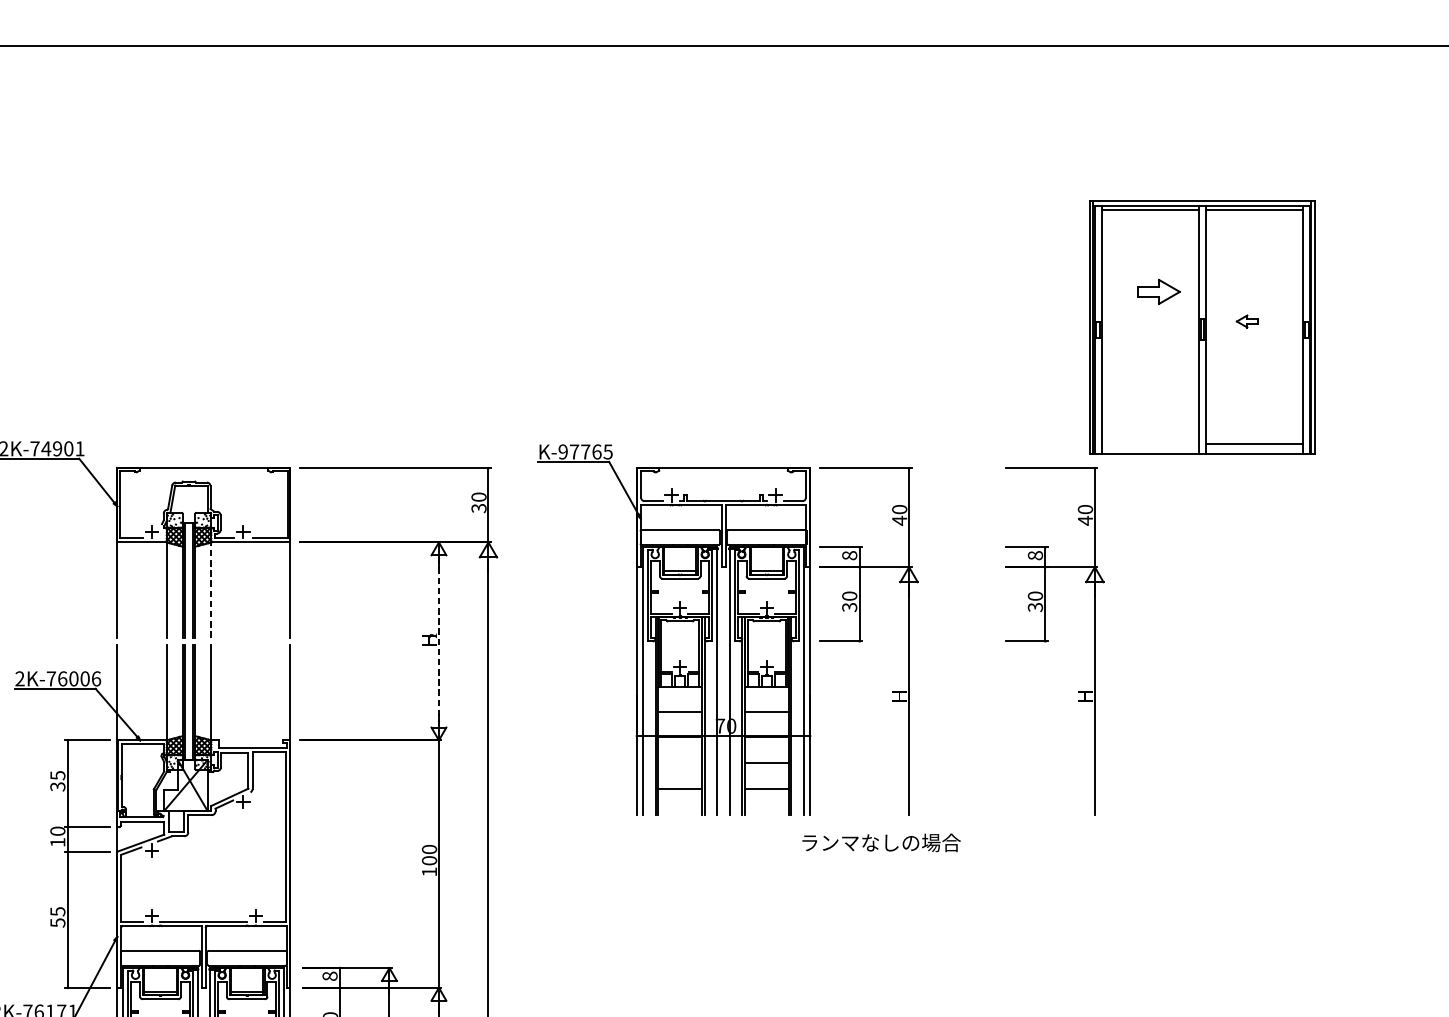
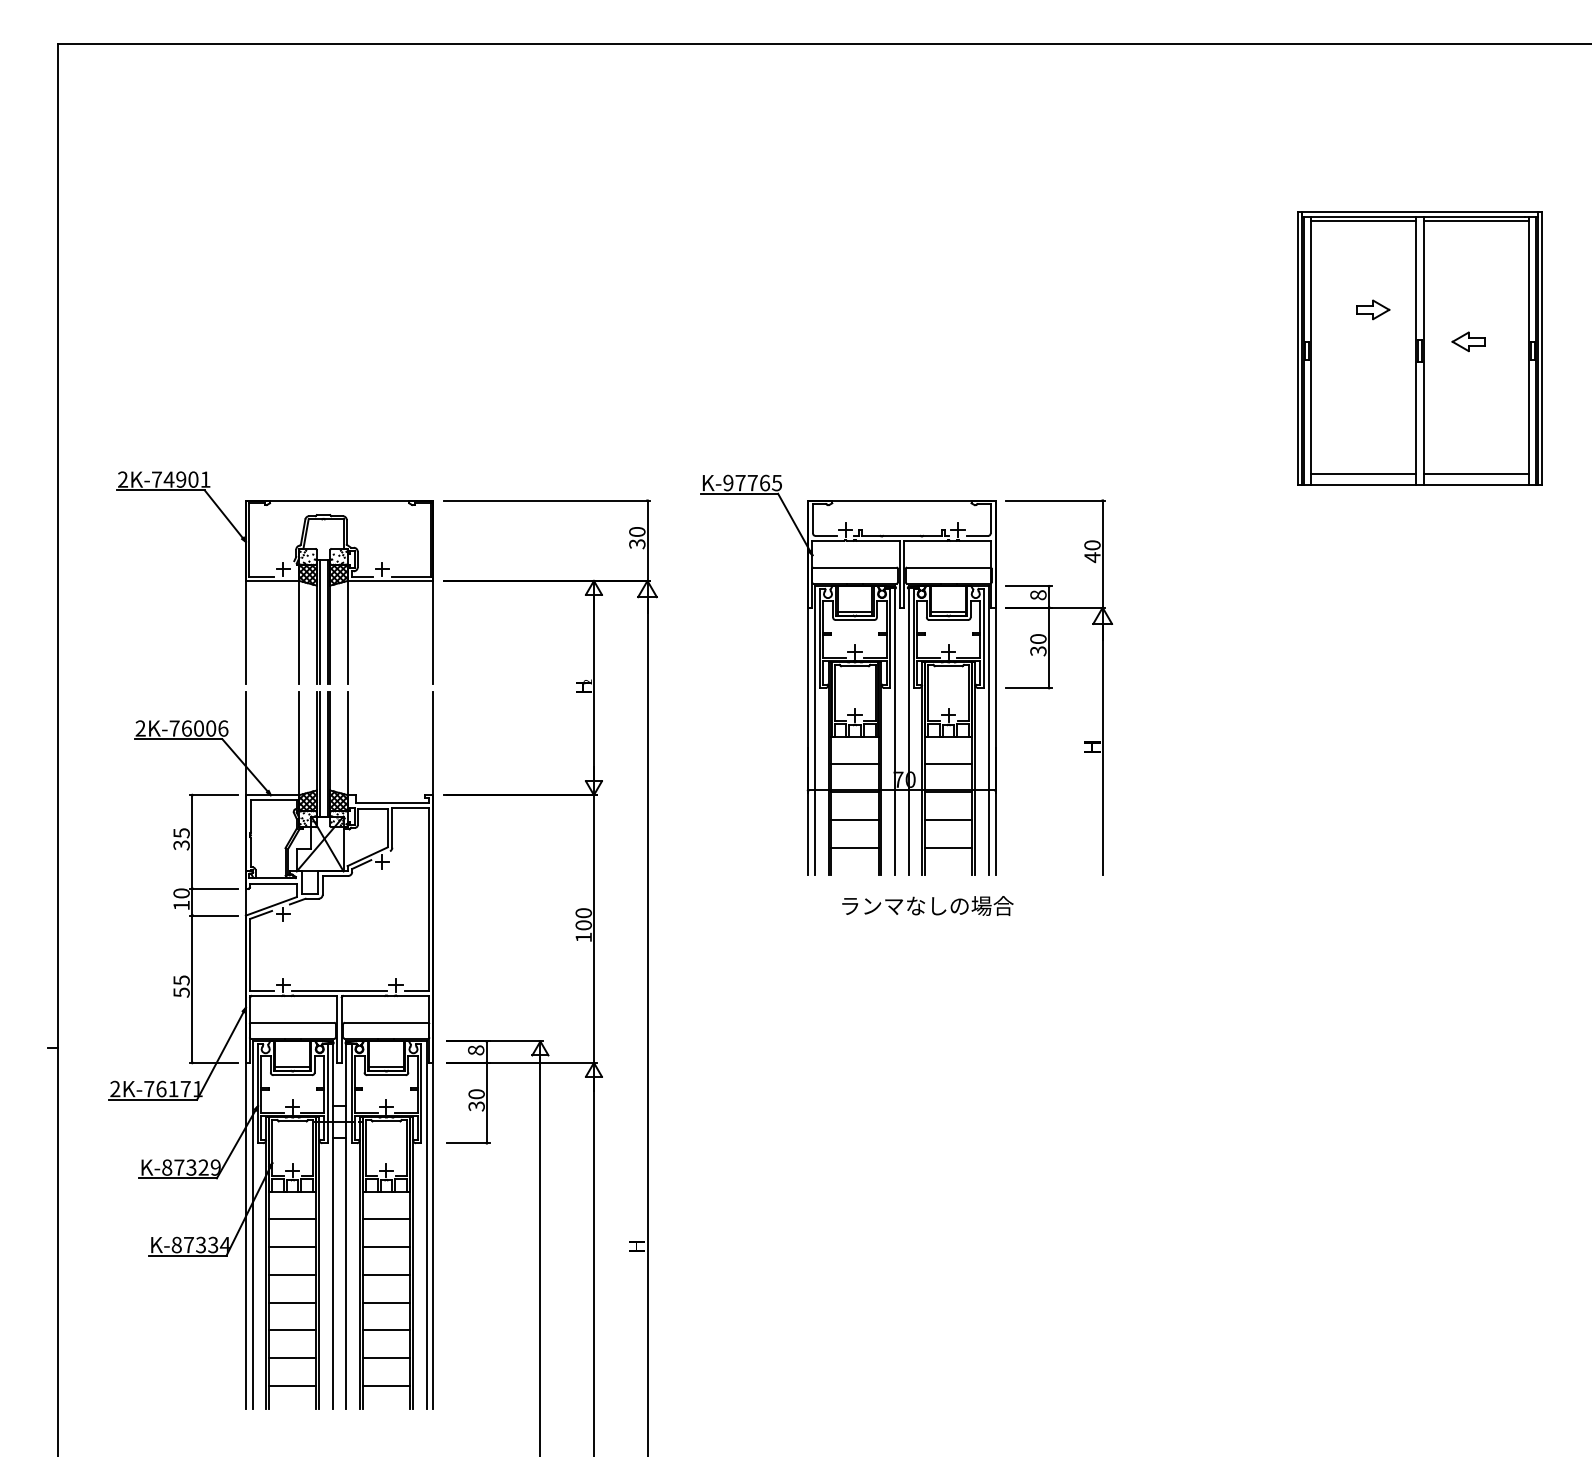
part: (1159, 291) -> (1373, 309), size x0.71
part: (1247, 321) -> (1468, 341), size x1.43
line: (1150, 444) -> (1363, 474), added
line: (211, 590) -> (347, 632), dashed -> solid
part: (1048, 640) -> (1253, 687), removed
line: (438, 641) -> (593, 688), dashed -> solid
line: (679, 762) -> (854, 819), added
text: (881, 842) -> (927, 905), moved

